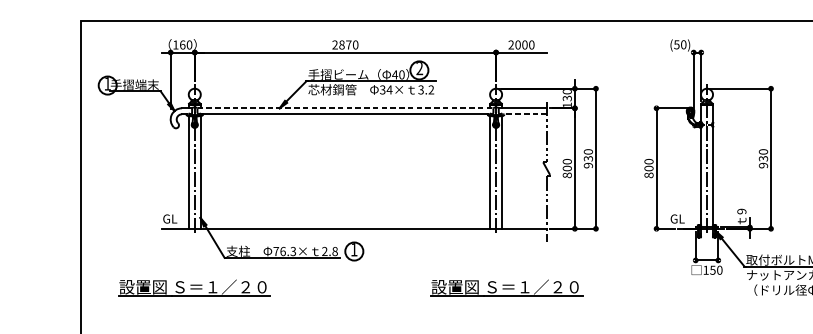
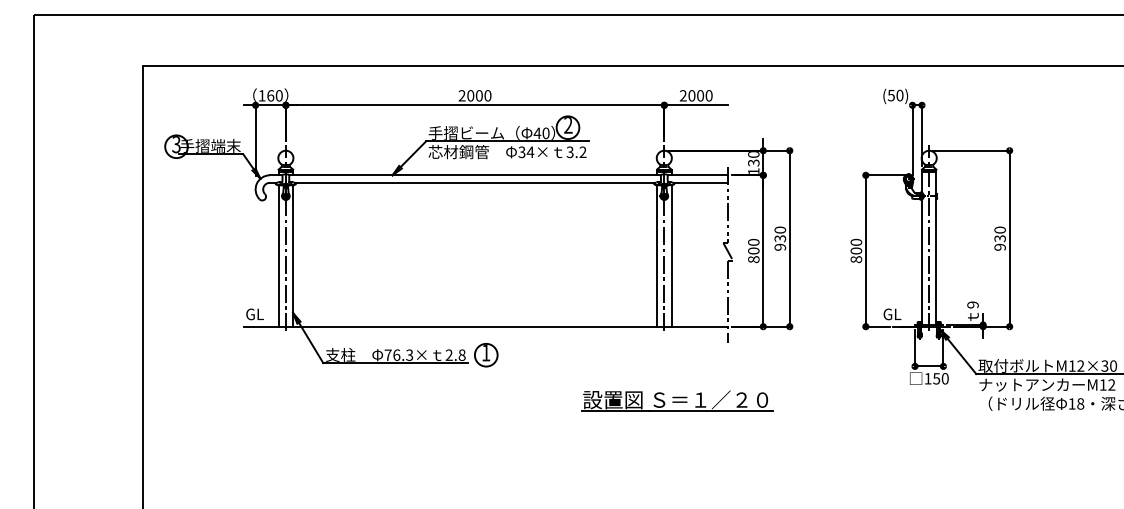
text: (344, 44) -> (474, 95), 2870 -> 2000
text: (107, 83) -> (176, 144), 1 -> 3
line: (345, 108) -> (475, 175), dashed -> solid
line: (525, 114) -> (701, 182), dashed -> solid
part: (194, 287) -> (285, 400), removed

